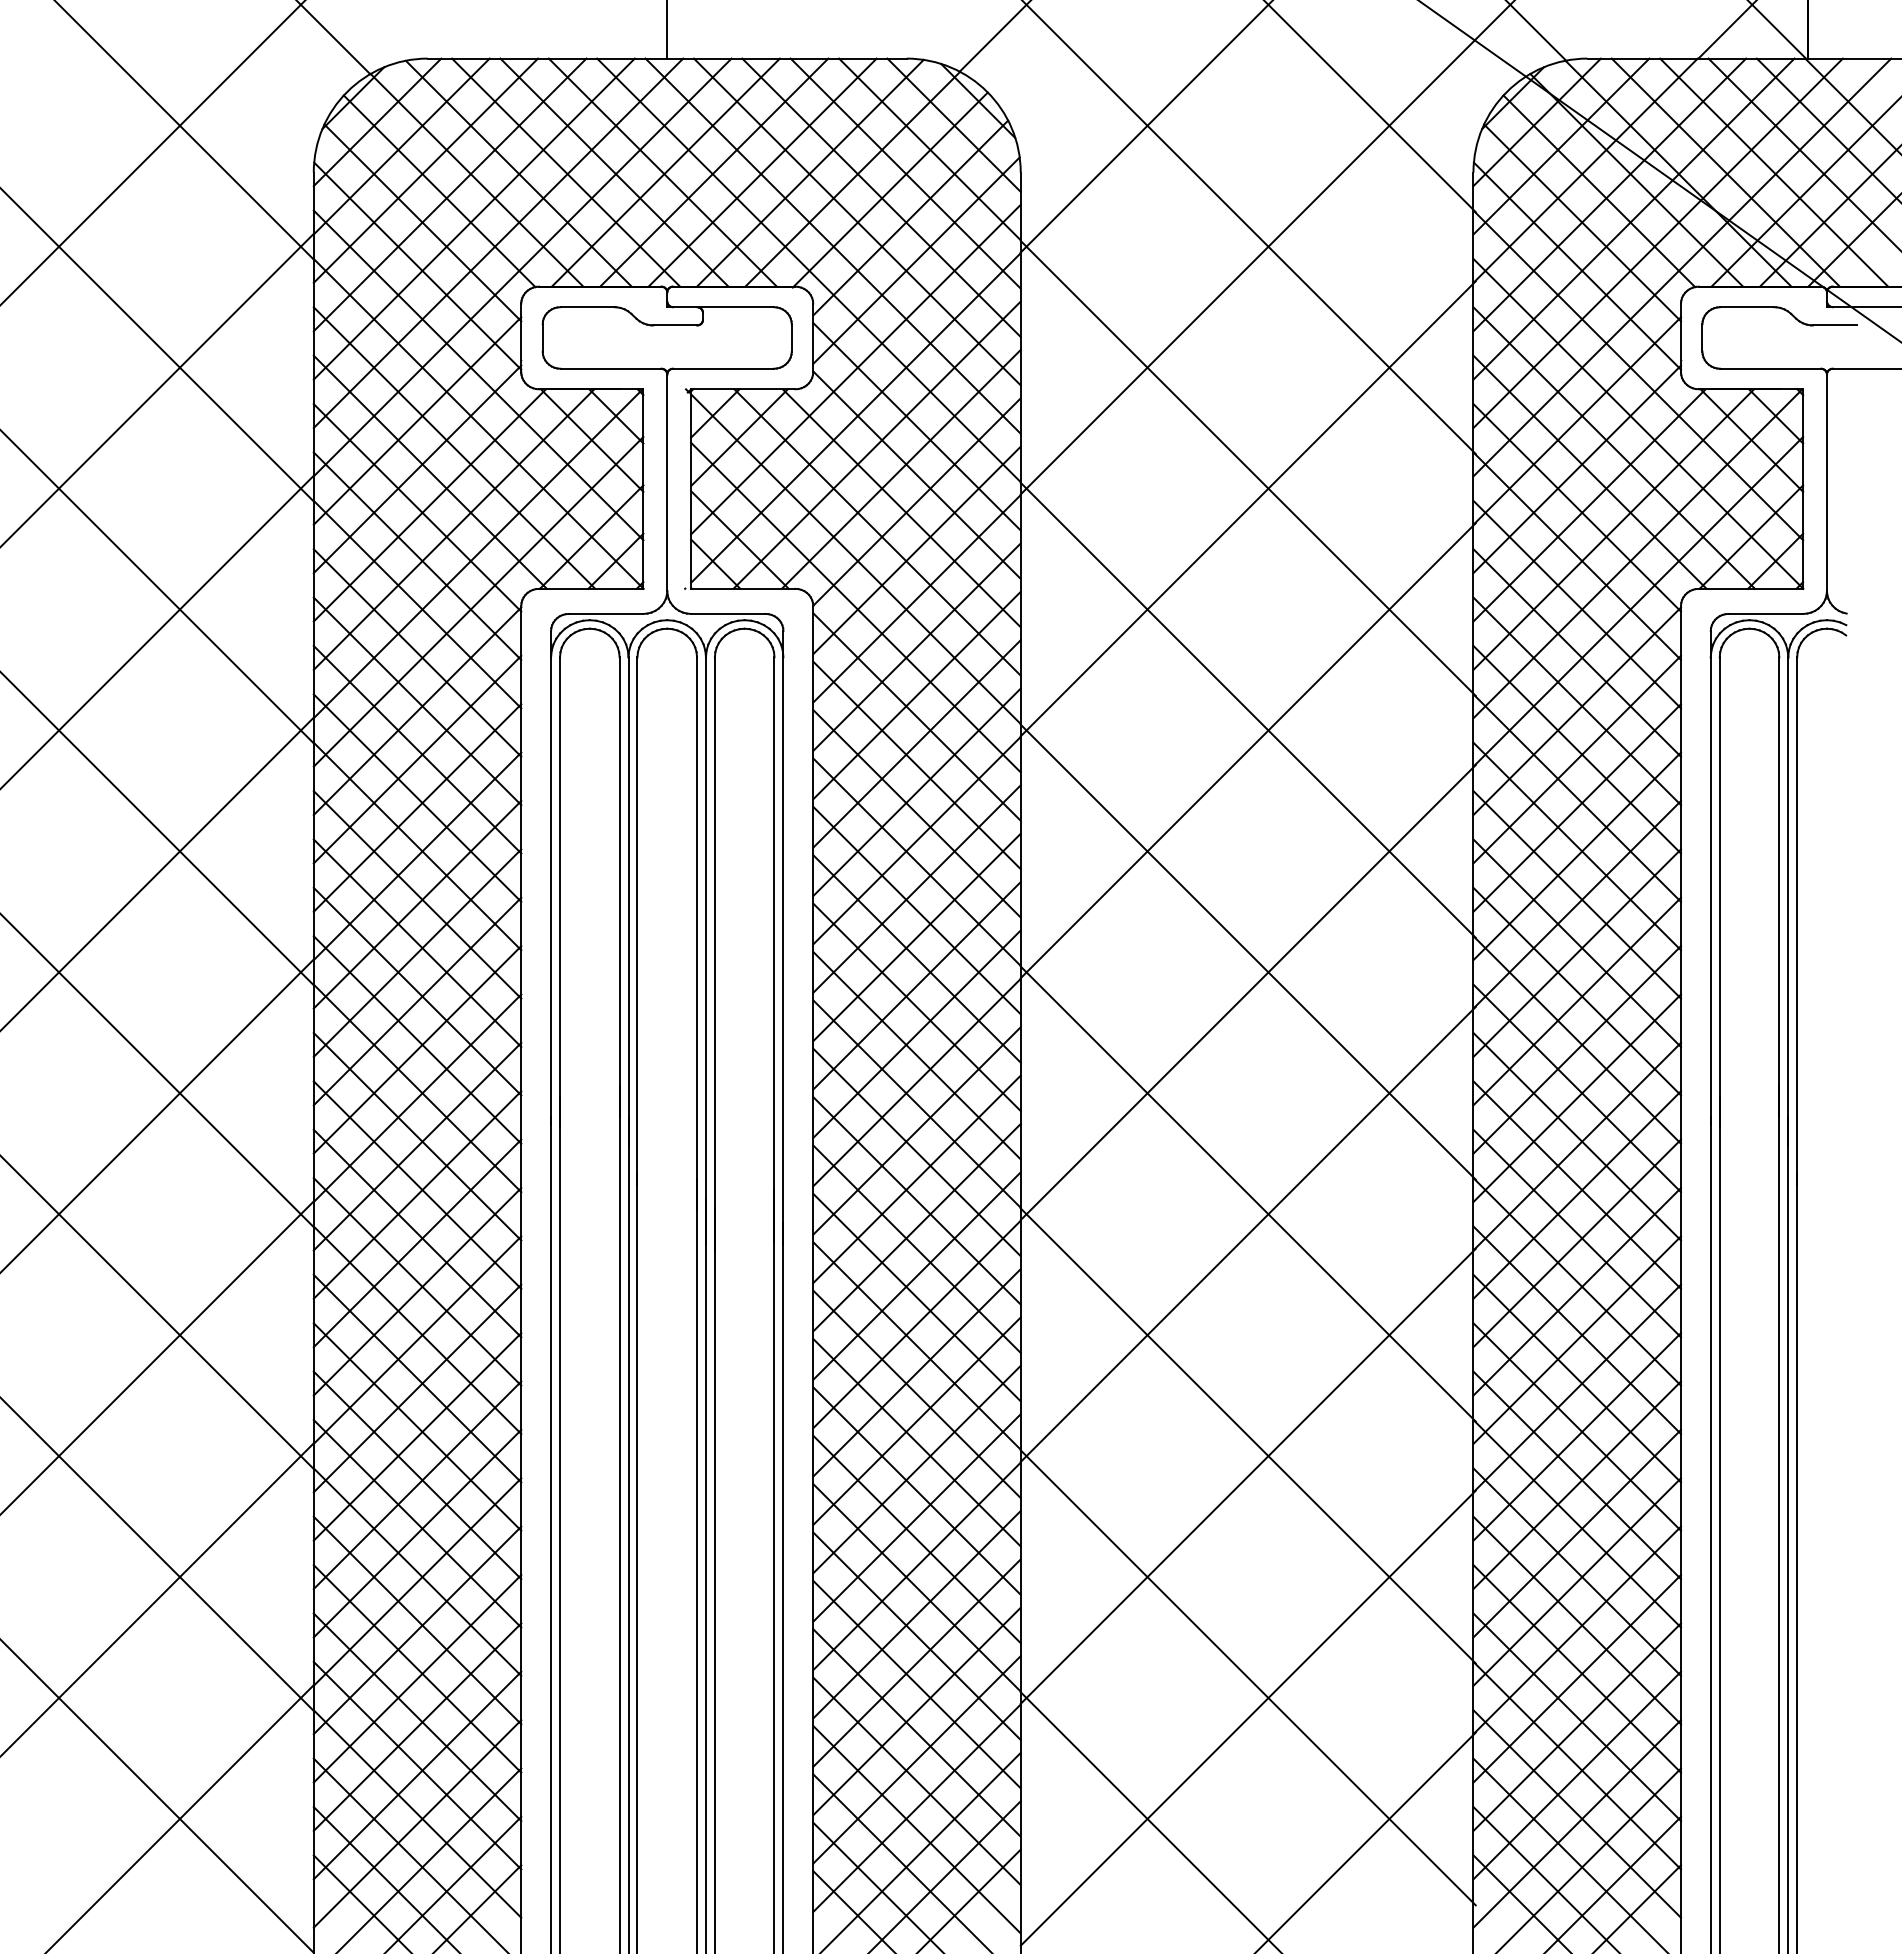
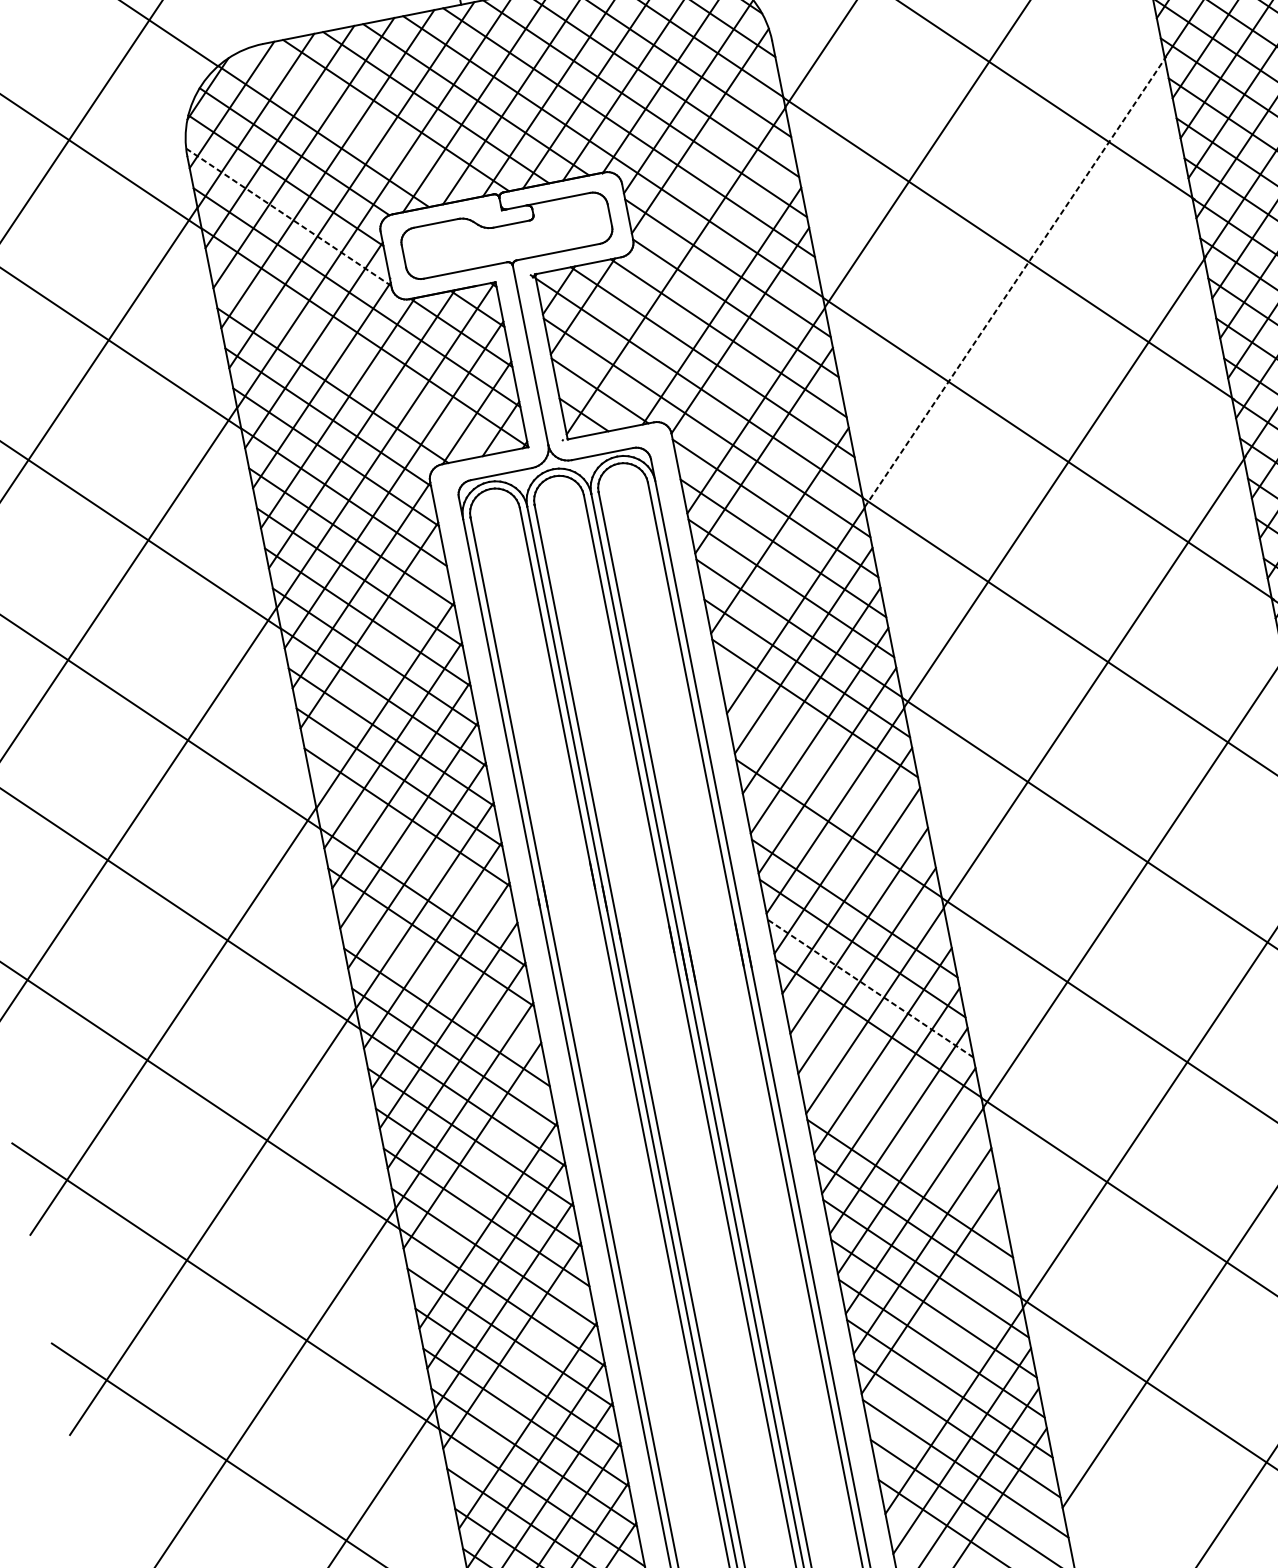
line: (518, 173) -> (356, 124), removed
line: (417, 265) -> (288, 216), solid -> dashed
line: (855, 369) -> (667, 231), removed
line: (876, 444) -> (697, 289), removed
line: (454, 447) -> (348, 361), removed
line: (1248, 508) -> (1015, 281), solid -> dashed
line: (916, 550) -> (747, 370), removed
line: (916, 695) -> (771, 490), removed
line: (916, 792) -> (787, 570), removed
line: (417, 807) -> (377, 665), removed
line: (916, 1007) -> (822, 748), removed
line: (417, 1039) -> (415, 856), removed
line: (916, 1055) -> (830, 788), removed
line: (916, 1152) -> (846, 868), removed
line: (417, 1184) -> (438, 976), removed
line: (916, 1297) -> (870, 988), solid -> dashed
line: (916, 1394) -> (886, 1068), removed
line: (417, 1436) -> (480, 1185), removed
line: (916, 1442) -> (893, 1108), removed
line: (916, 1490) -> (901, 1148), removed
line: (417, 1678) -> (519, 1385), removed
line: (916, 1711) -> (938, 1331), removed
line: (916, 1759) -> (945, 1370), removed

